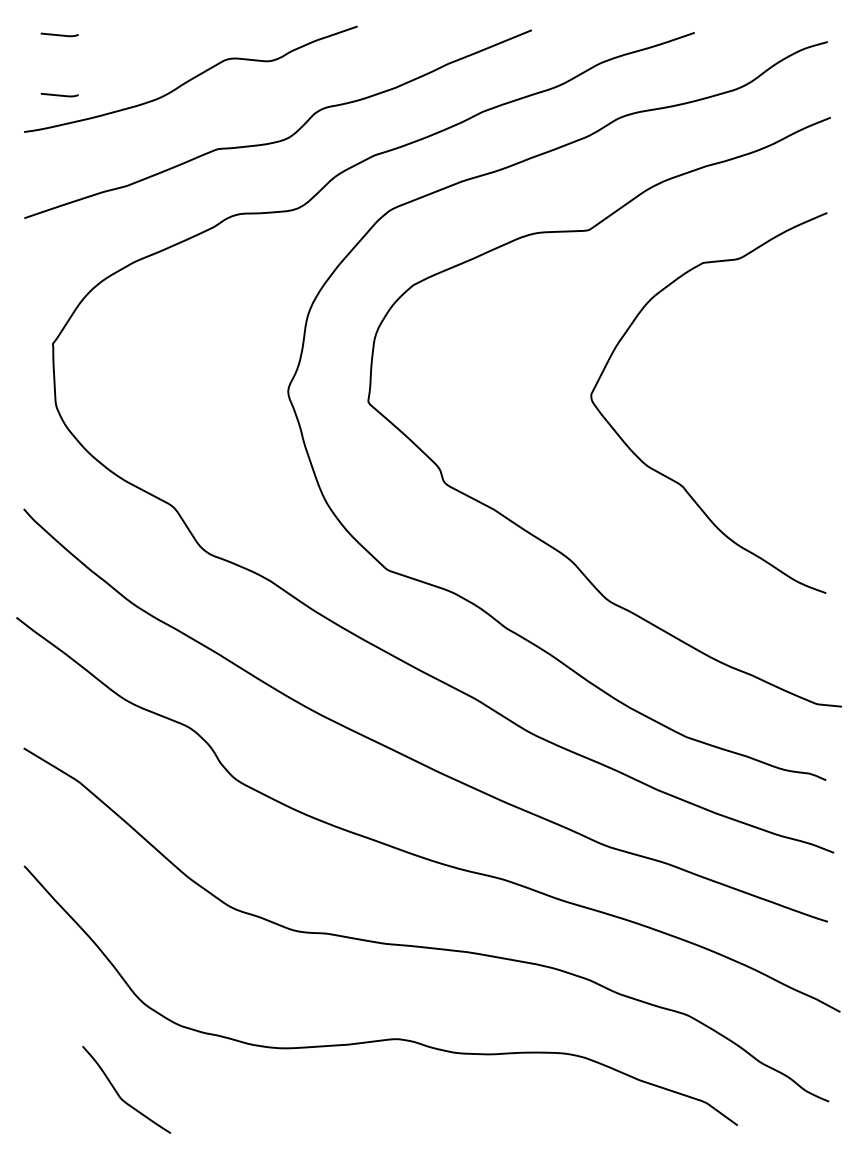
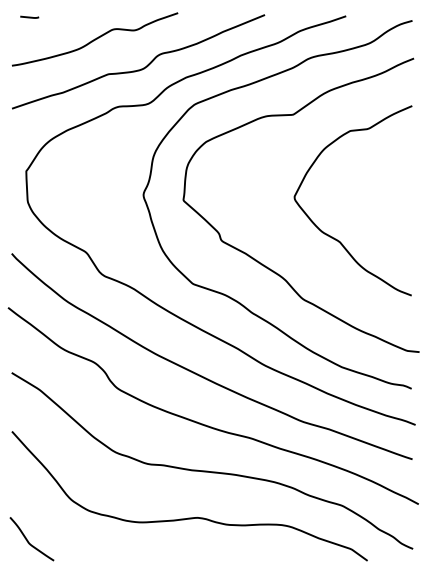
line: (59, 93) -> (29, 46), removed
curve: (119, 1092) -> (28, 540), moved

